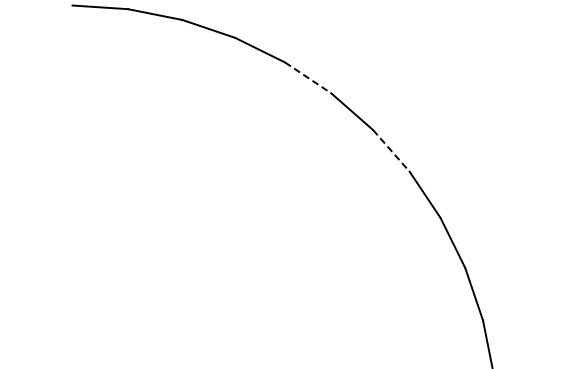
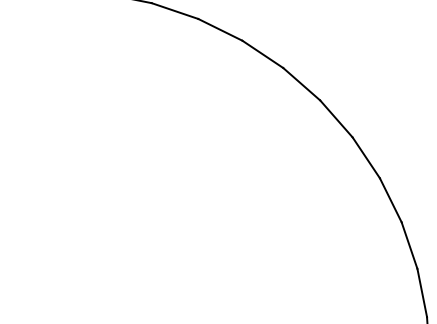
line: (308, 77) -> (263, 53), dashed -> solid
line: (391, 150) -> (336, 118), dashed -> solid

